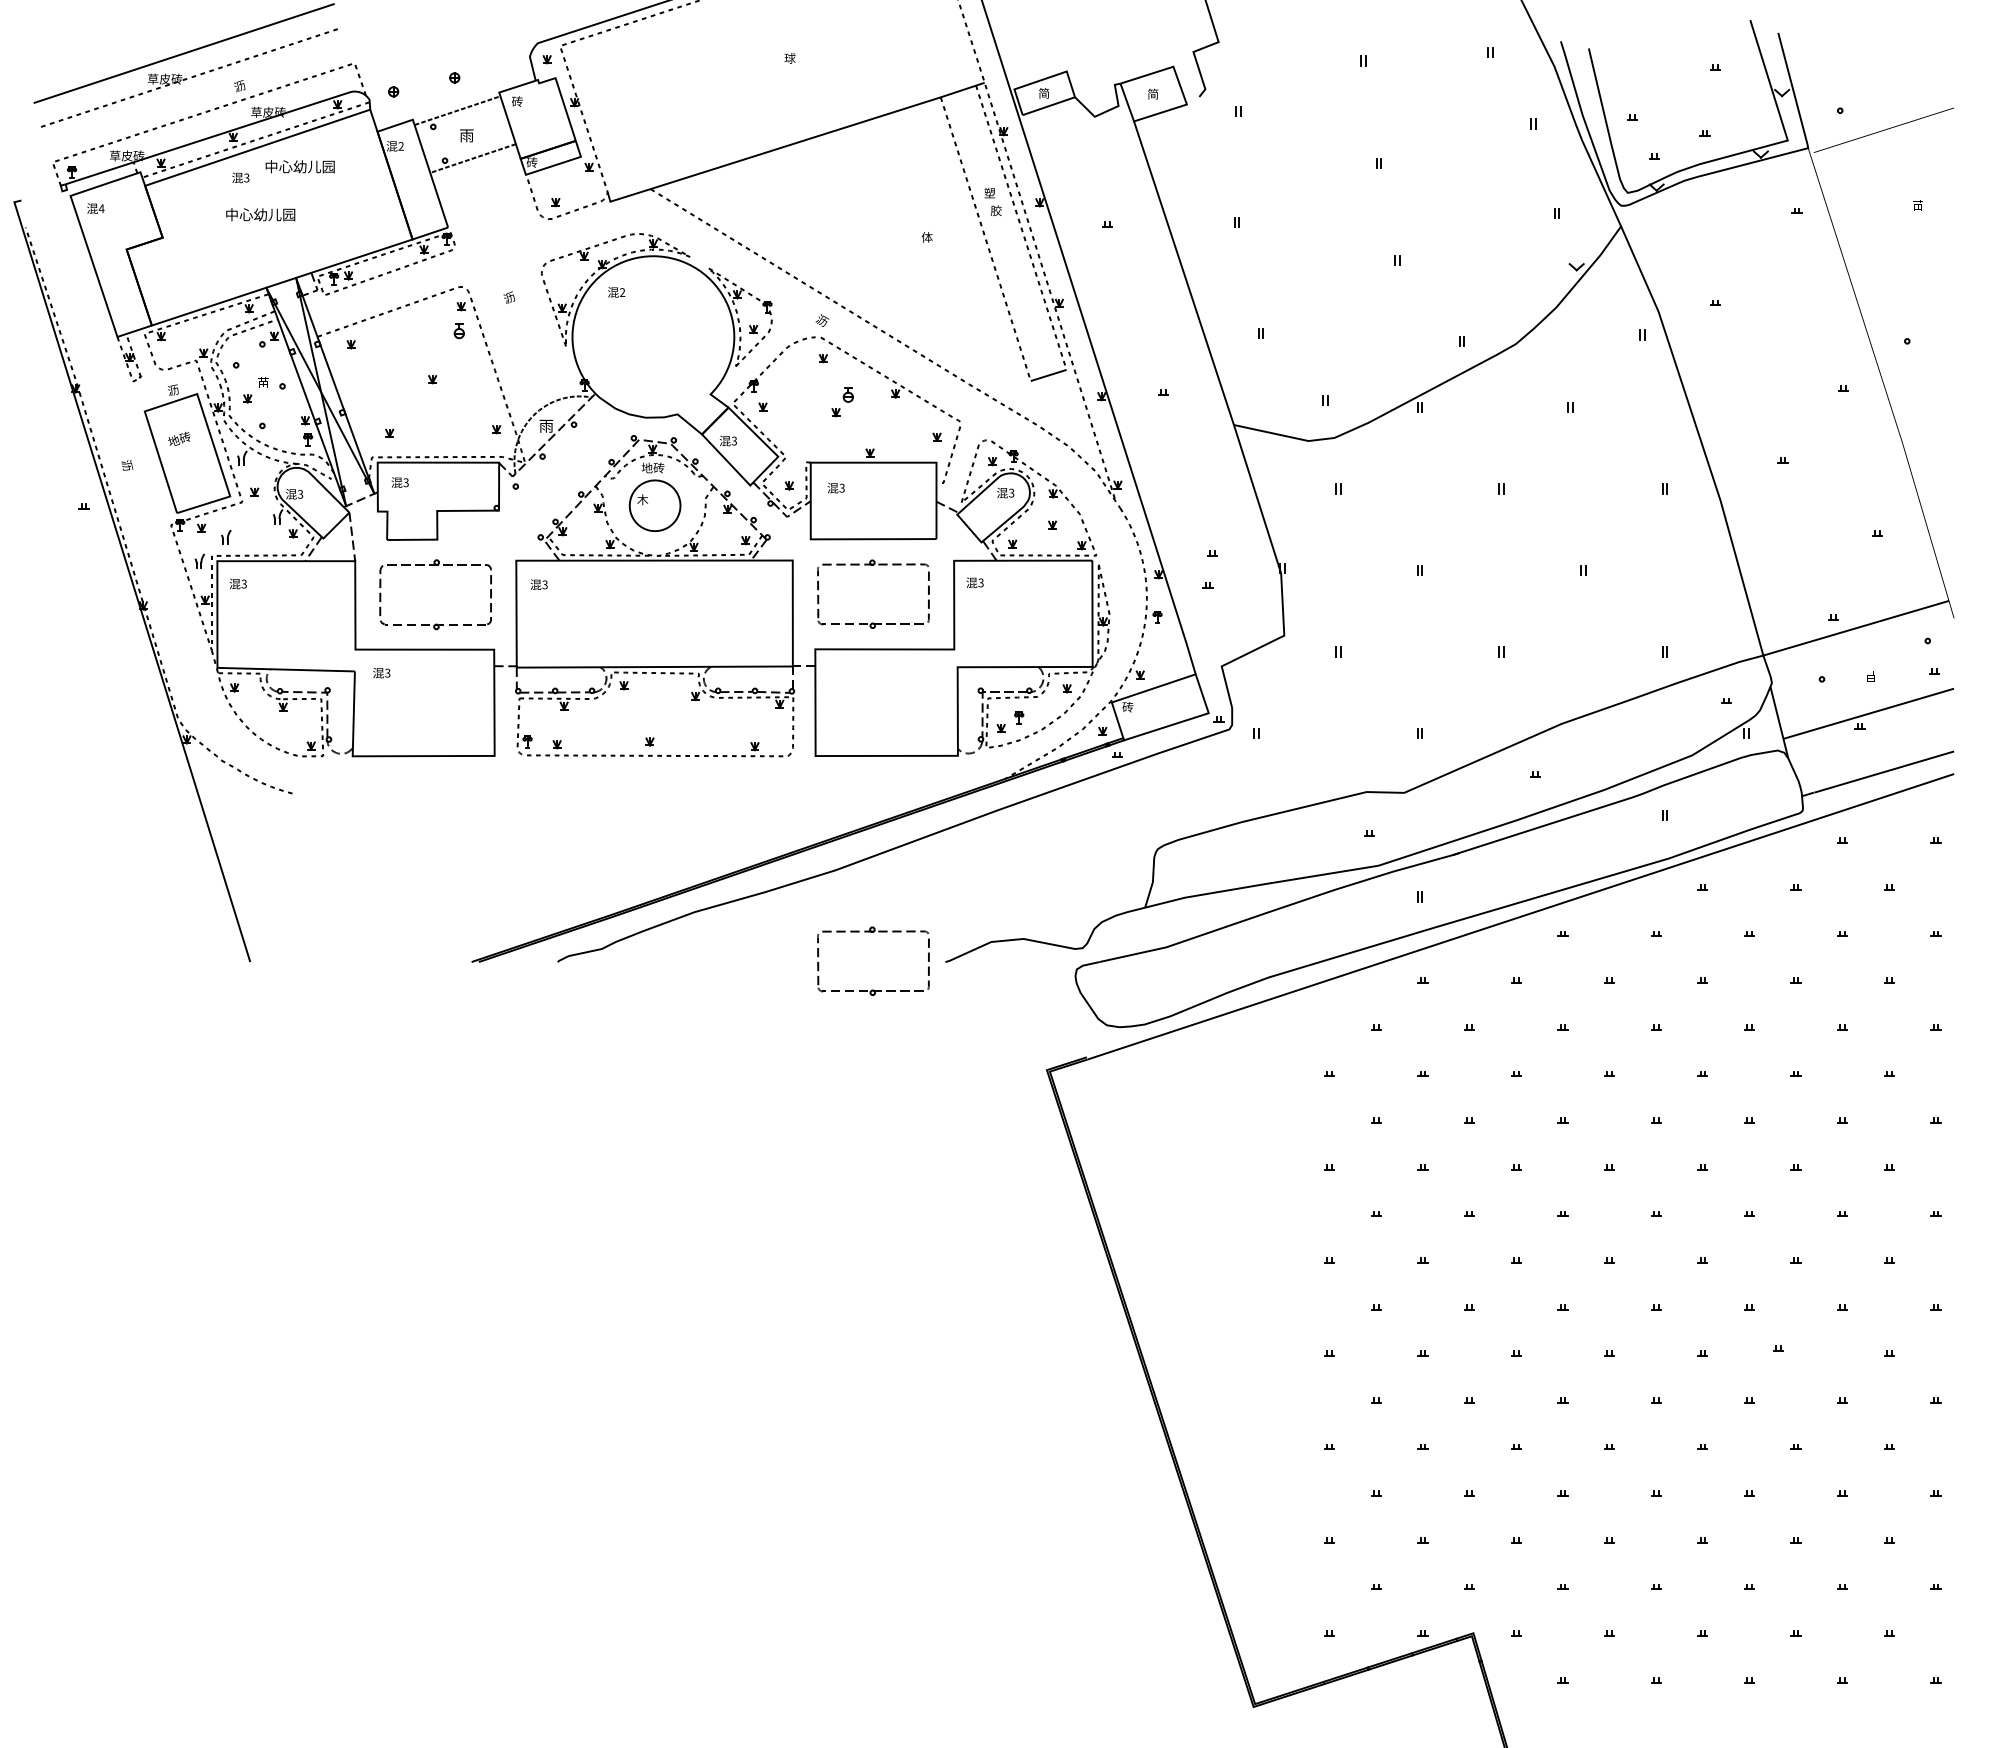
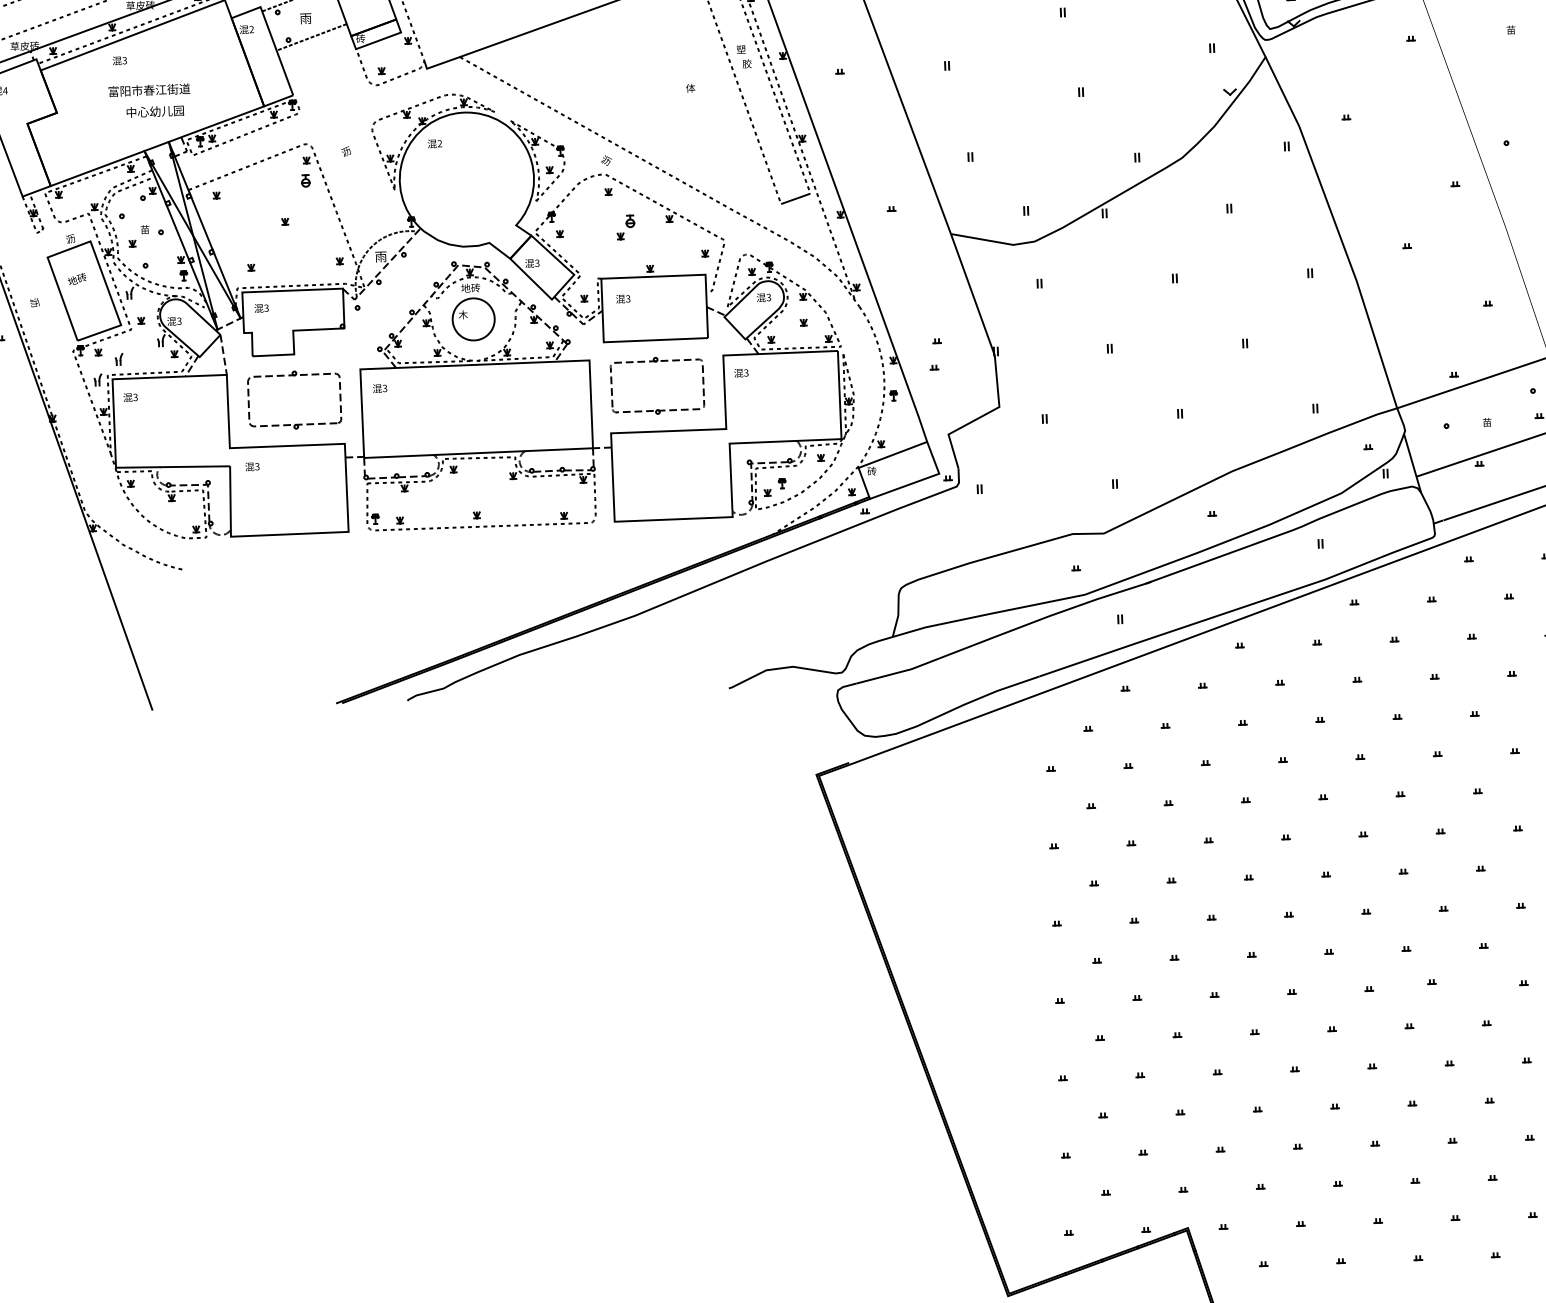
text: (299, 166) -> (154, 111), moved
text: (275, 214) -> (149, 90), 中心幼儿园 -> 富阳市春江街道
part: (873, 932) -> (668, 666), removed

